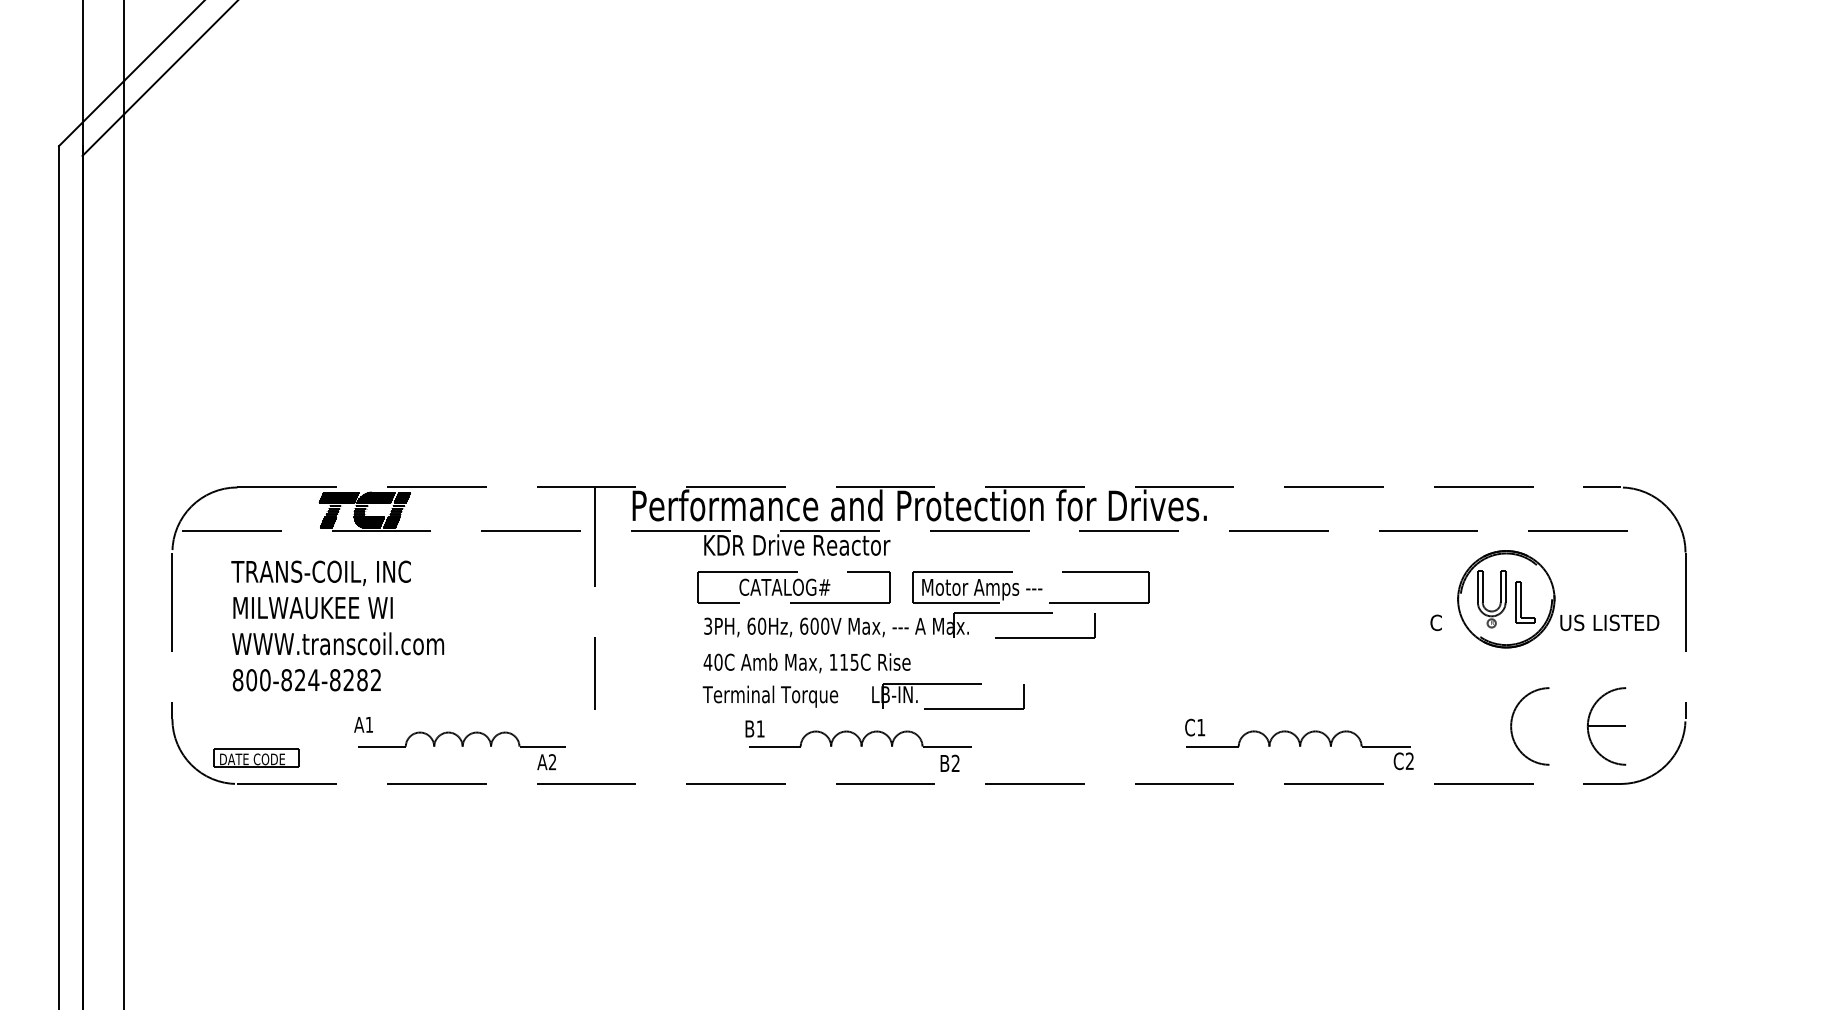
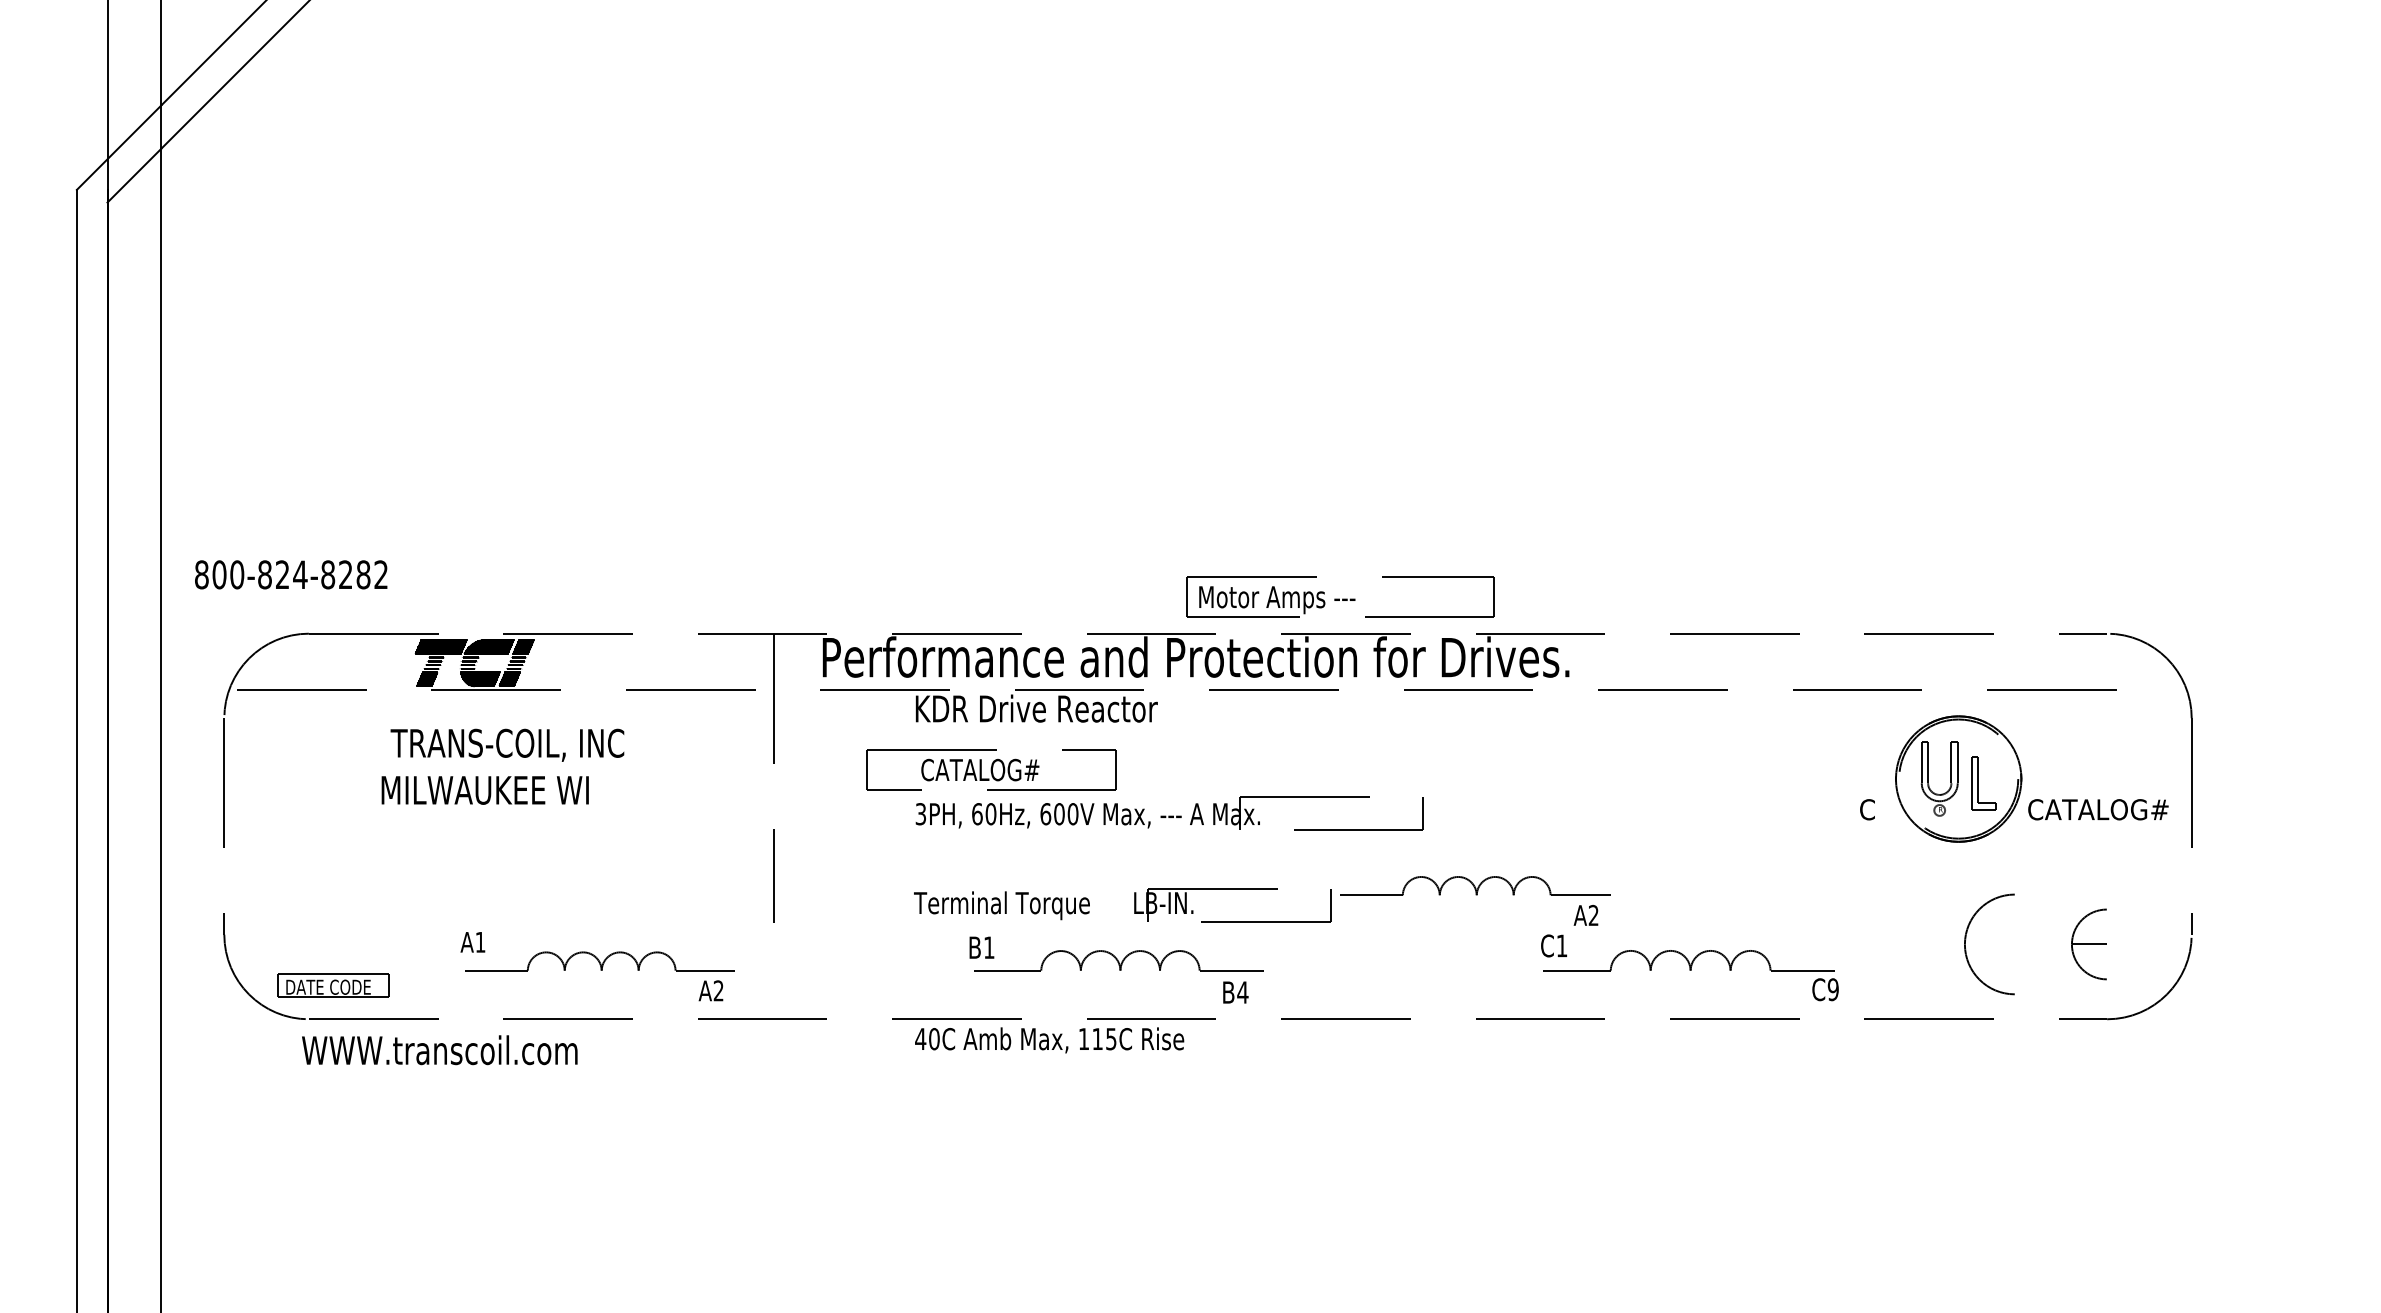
text: (320, 572) -> (506, 744), moved
part: (793, 587) -> (991, 770), moved
part: (1030, 587) -> (1340, 597), moved
text: (312, 608) -> (484, 791), moved
text: (1613, 622) -> (2098, 809), US LISTED -> CATALOG#
text: (338, 643) -> (440, 1049), moved
text: (806, 663) -> (1048, 1040), moved
text: (306, 680) -> (290, 575), moved
part: (1134, 692) -> (1475, 900), added
part: (1606, 726) -> (2088, 944), size x0.7
text: (1409, 761) -> (1832, 990), C2 -> C9
text: (955, 762) -> (1242, 991), B2 -> B4

